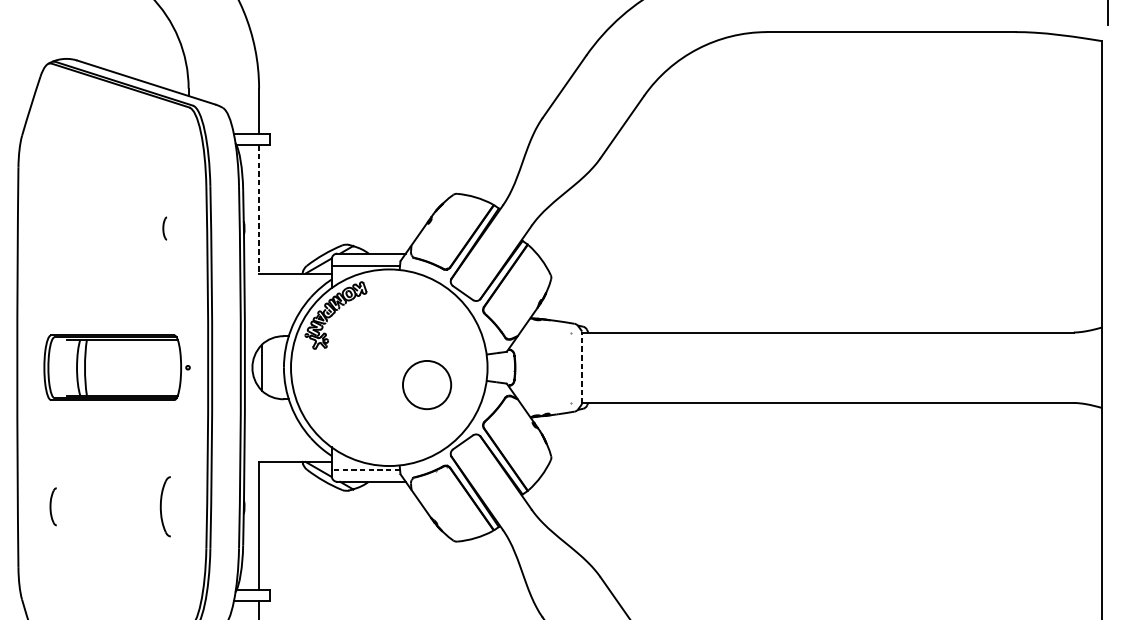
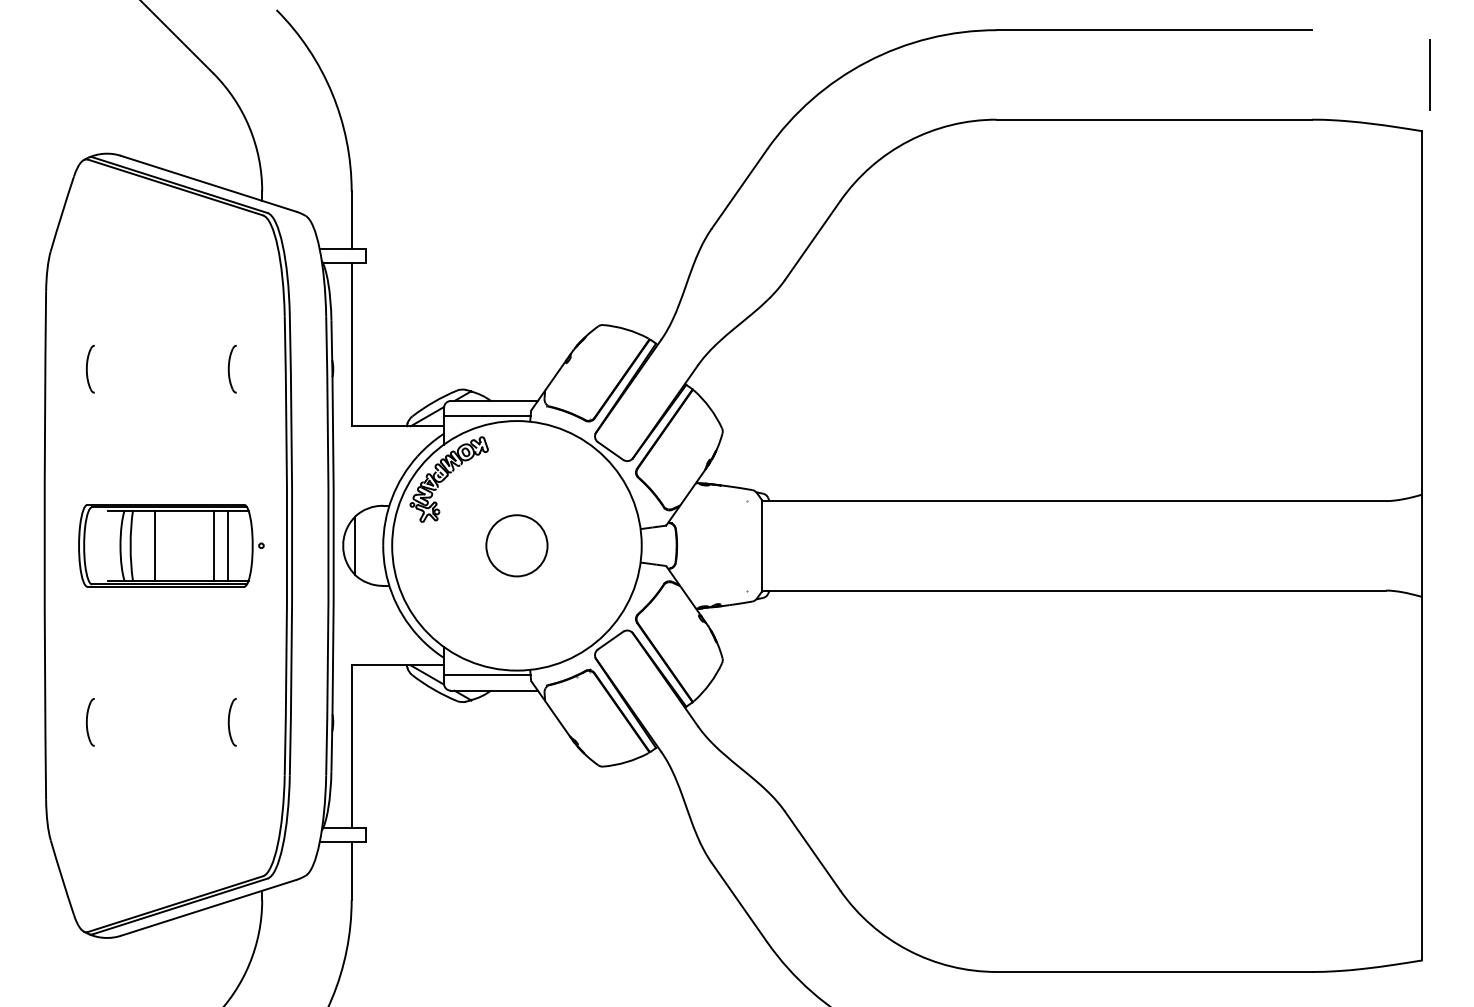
line: (258, 209) -> (351, 345), dashed -> solid
part: (53, 228) -> (90, 368), added
part: (164, 228) -> (231, 368), size x1.67
line: (104, 367) -> (155, 545), added
line: (151, 367) -> (214, 545), added
line: (162, 367) -> (228, 545), added
line: (581, 367) -> (761, 545), dashed -> solid
circle: (426, 384) -> (516, 545), moved
line: (365, 469) -> (486, 675), dashed -> solid
part: (164, 506) -> (231, 722), size x0.62

